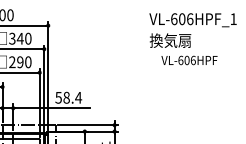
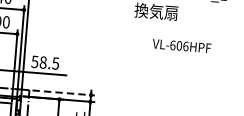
text: (189, 60) -> (181, 46), moved
text: (78, 97) -> (55, 63), 58.4 -> 58.5
line: (88, 125) -> (63, 93), solid -> dashed

